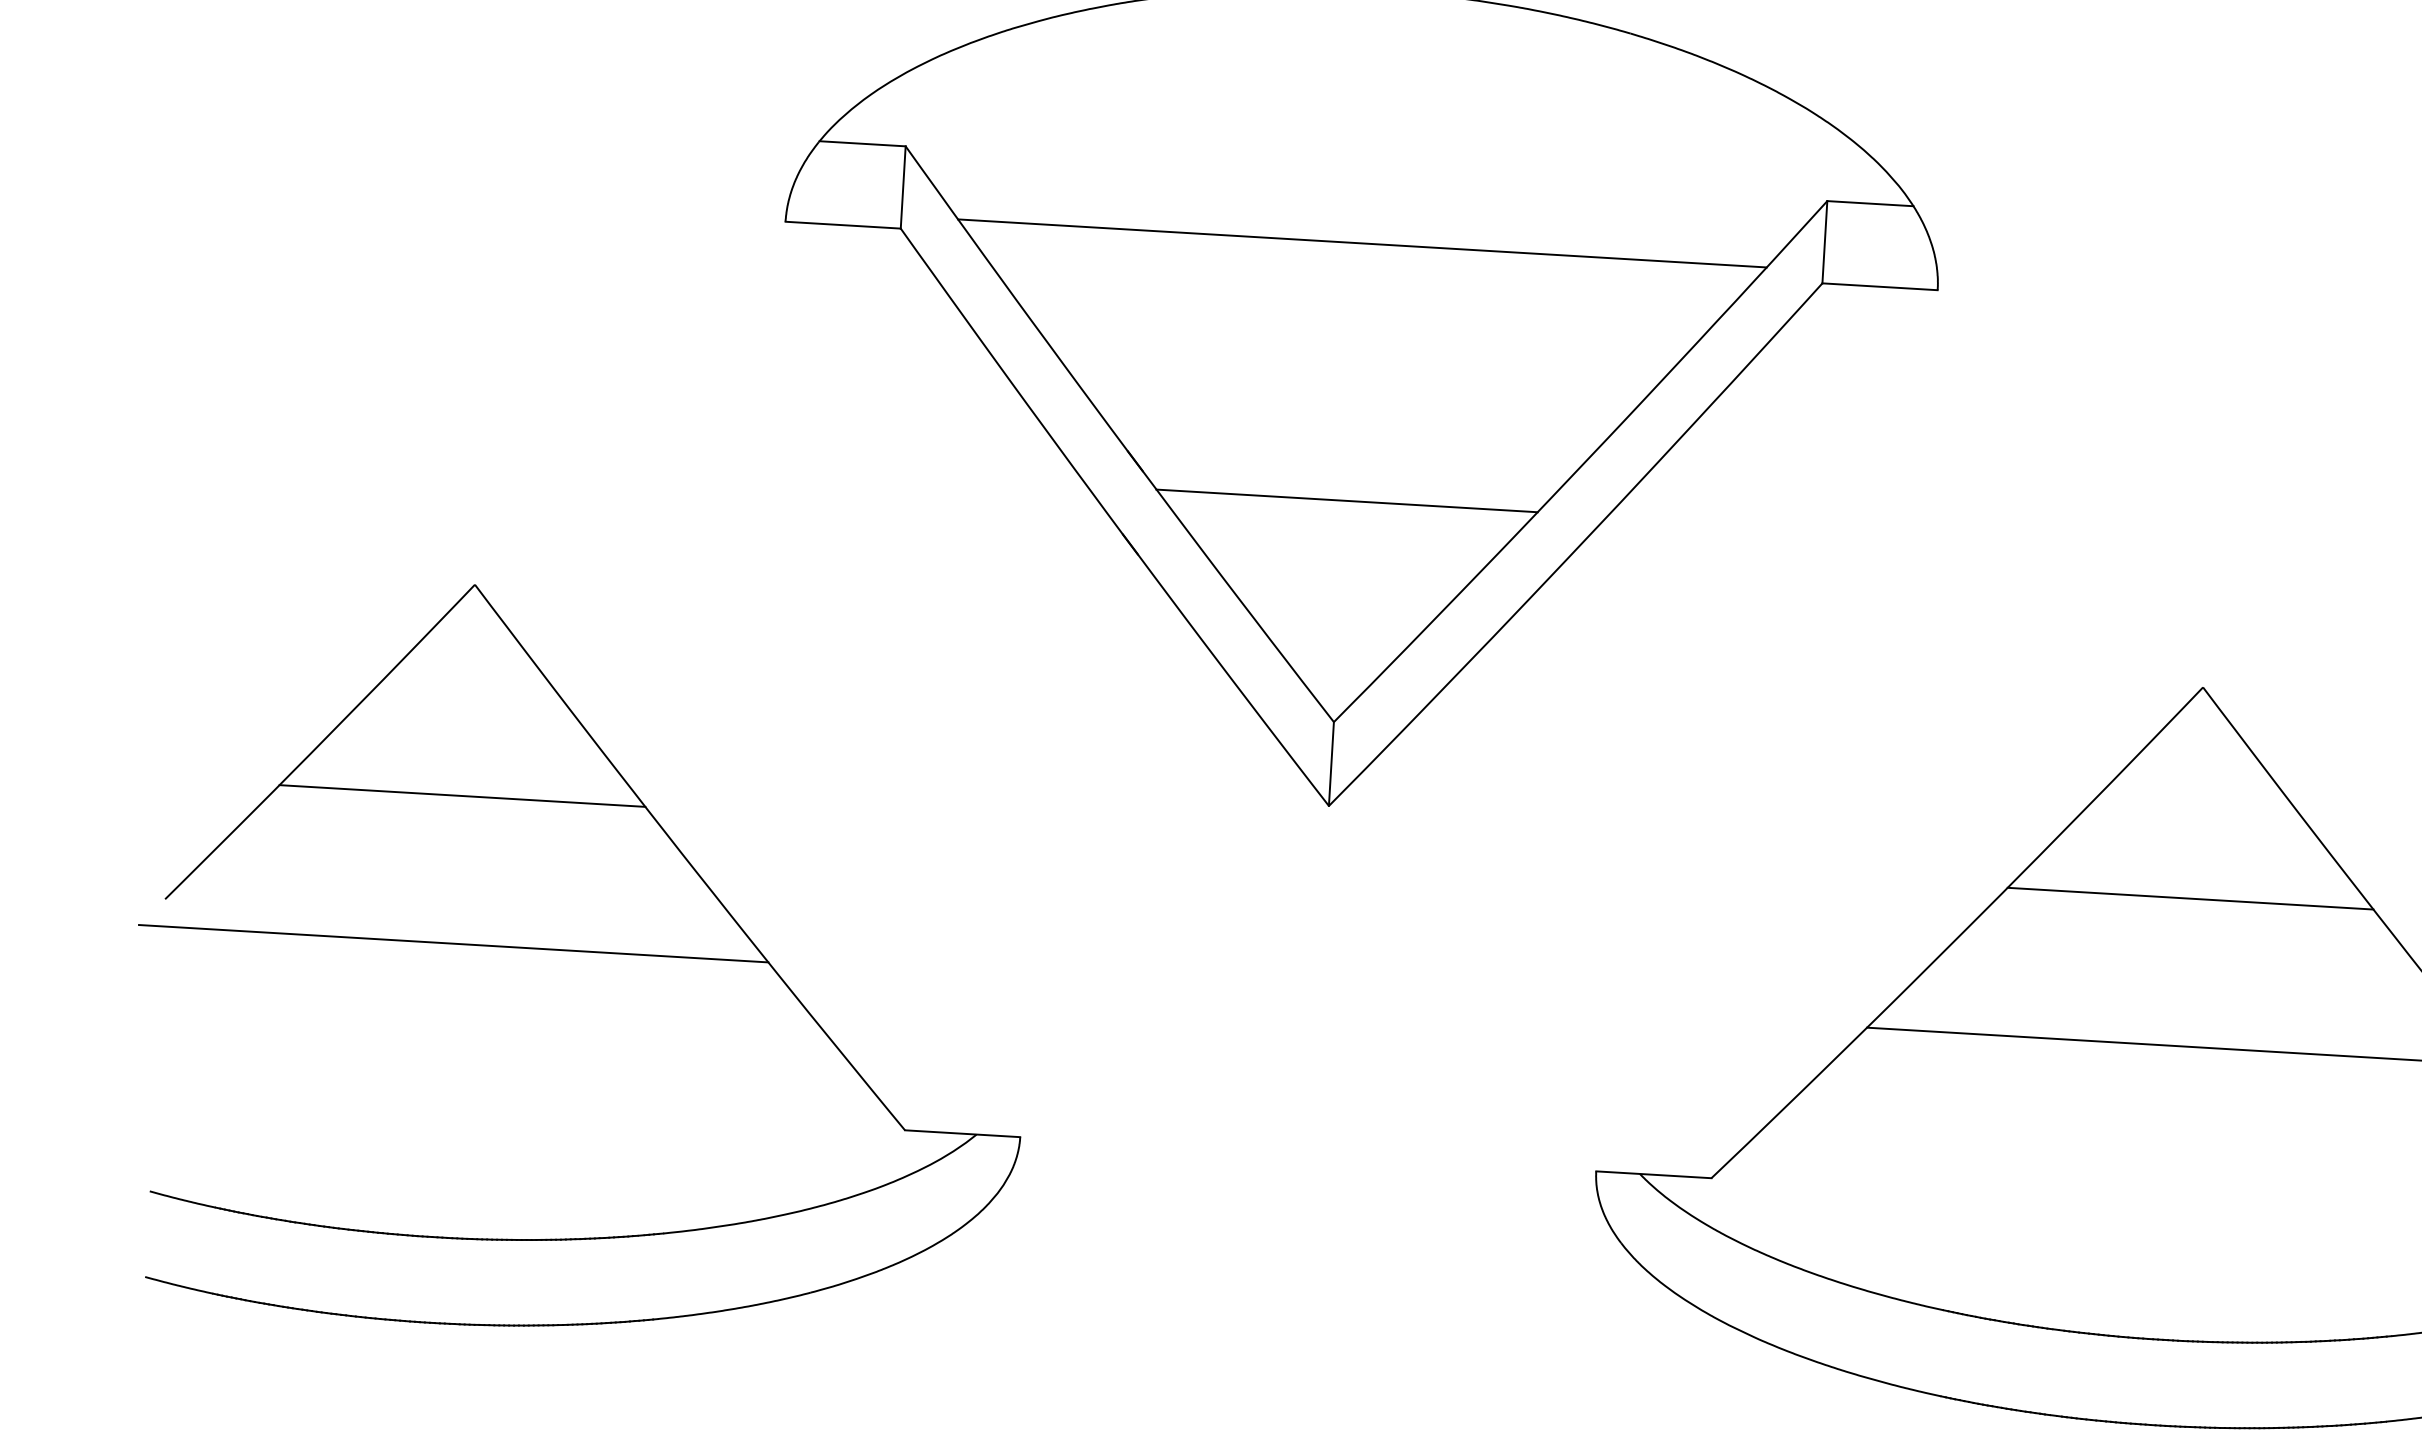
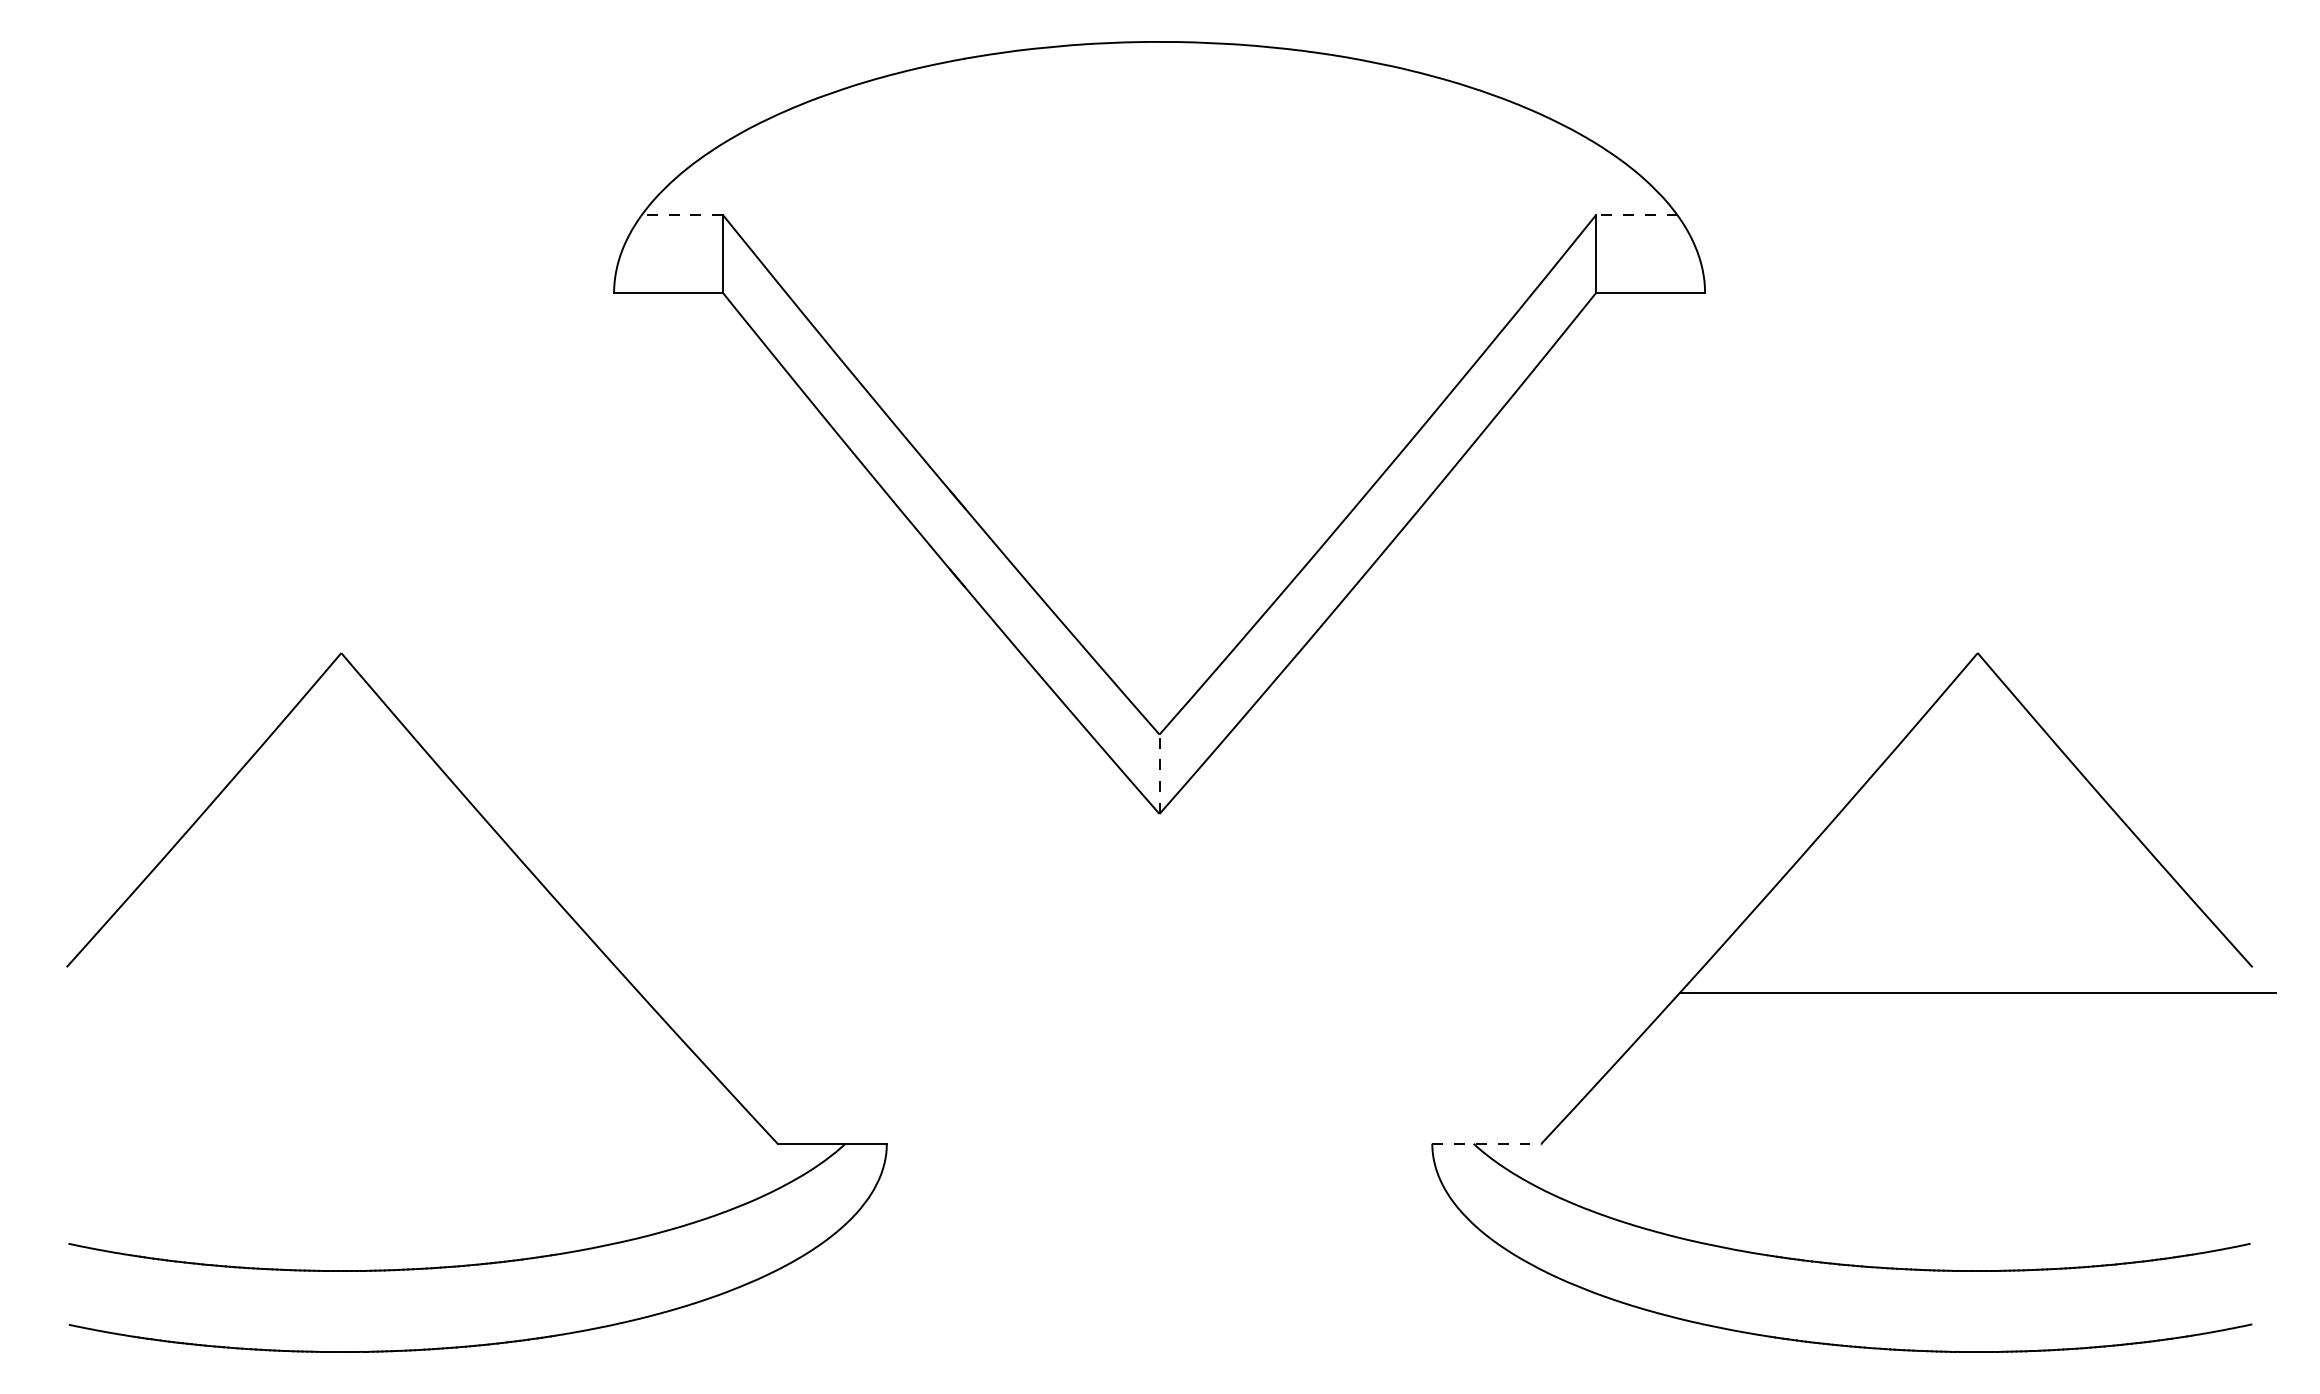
line: (862, 144) -> (682, 215), solid -> dashed
line: (1870, 203) -> (1636, 215), solid -> dashed
line: (1362, 243) -> (1159, 281), removed
line: (1346, 501) -> (1159, 525), removed
line: (1331, 764) -> (1159, 774), solid -> dashed
line: (462, 796) -> (341, 853), removed
line: (2190, 899) -> (1977, 853), removed
line: (453, 944) -> (341, 993), removed
line: (1653, 1174) -> (1486, 1143), solid -> dashed

